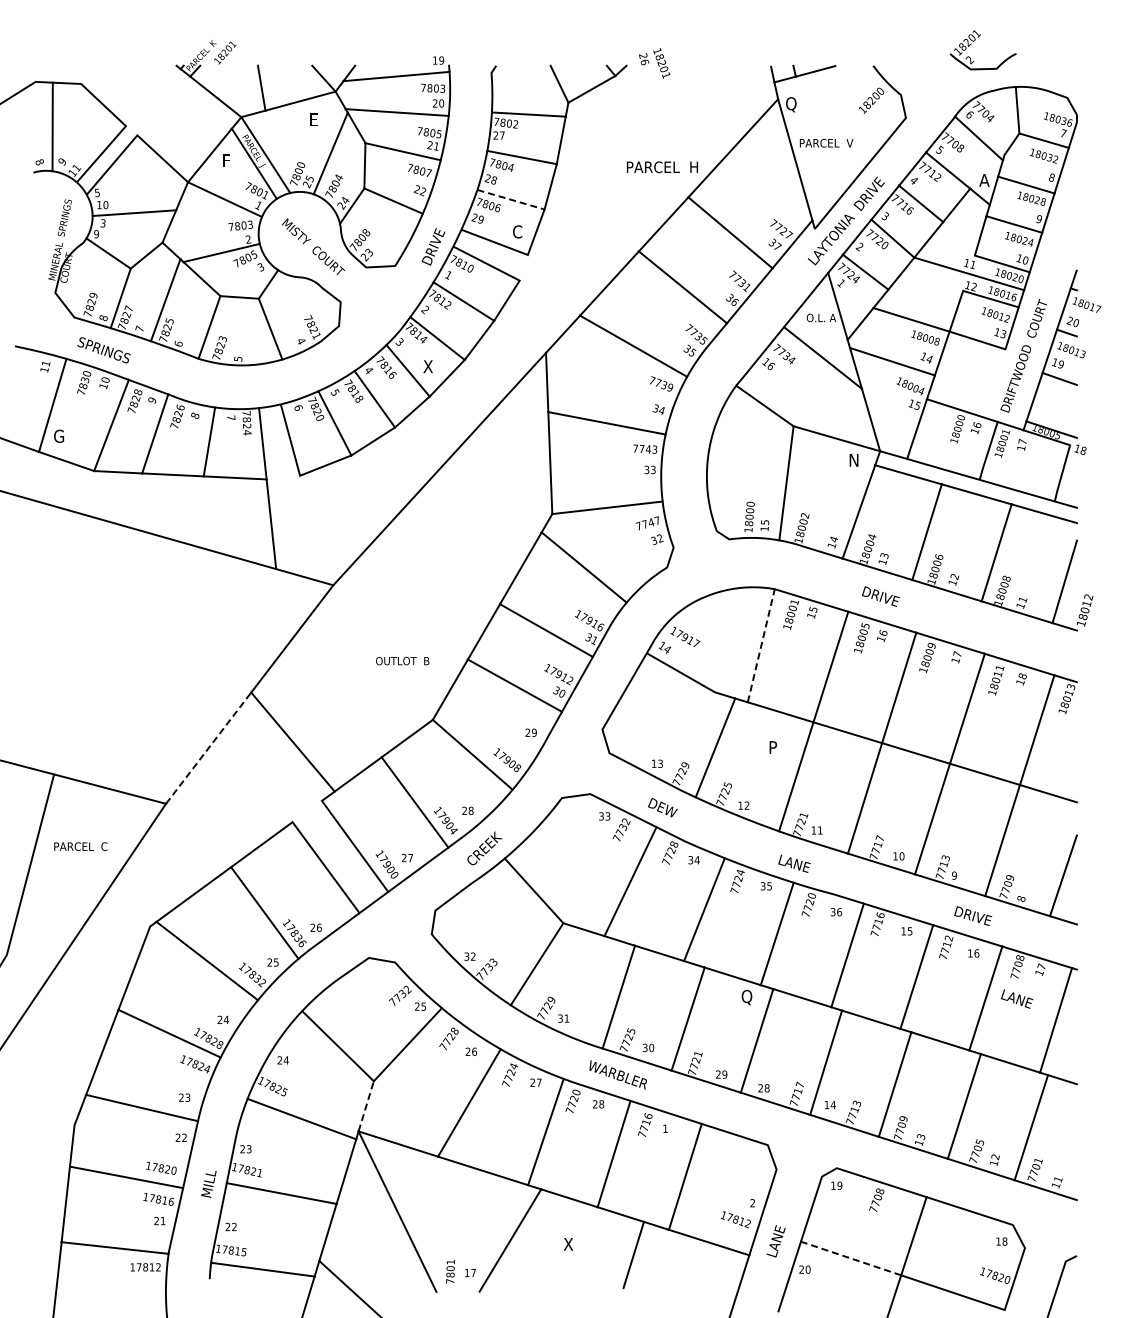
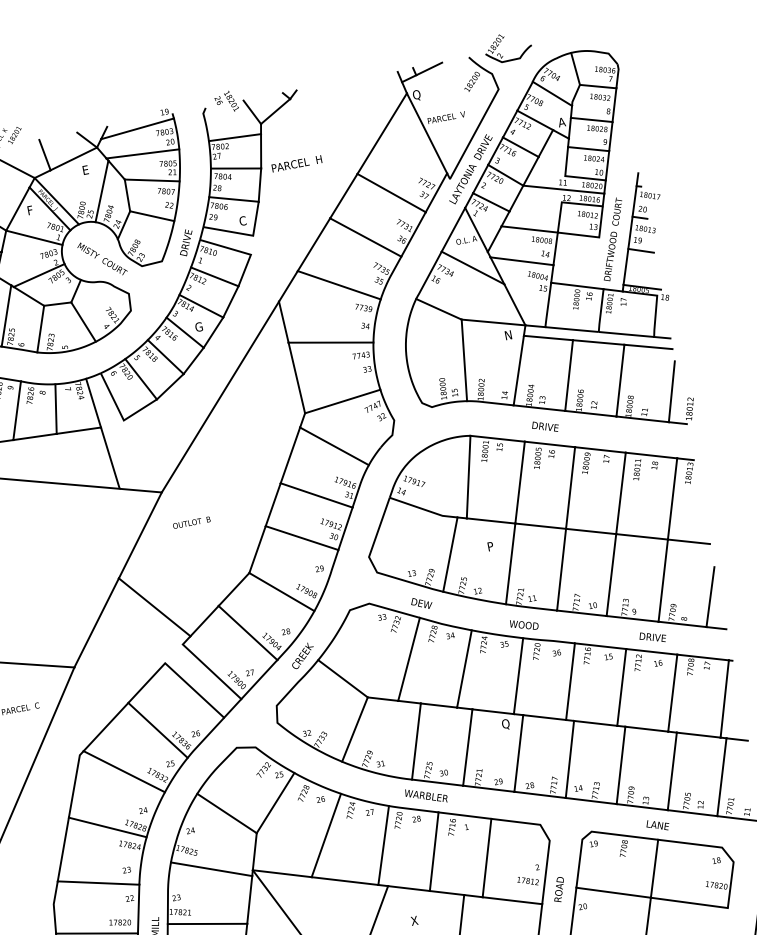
part: (974, 41) -> (500, 42), moved
text: (654, 63) -> (226, 102), moved
text: (661, 167) -> (296, 164), moved
line: (511, 199) -> (234, 199), dashed -> solid
text: (428, 366) -> (198, 326), X -> G
line: (761, 645) -> (468, 476), dashed -> solid
text: (402, 661) -> (191, 523), moved
line: (208, 747) -> (96, 622), dashed -> solid
text: (798, 864) -> (524, 624), LANE -> WOOD
text: (1017, 998) -> (658, 824), moved
line: (366, 1105) -> (254, 851), dashed -> solid
text: (776, 1239) -> (559, 889), LANE -> ROAD
line: (851, 1258) -> (613, 892), dashed -> solid

